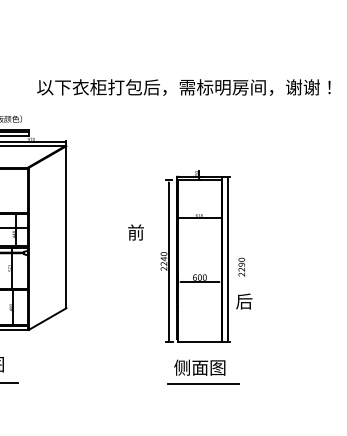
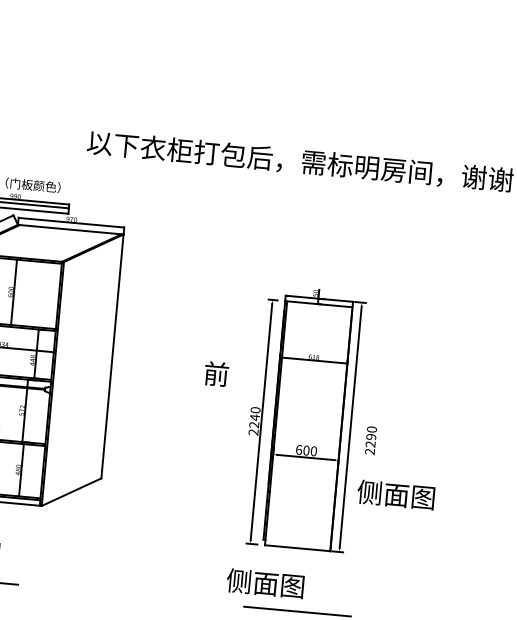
text: (261, 301) -> (395, 494), 后 -> 侧面图
text: (199, 367) -> (264, 583), moved

